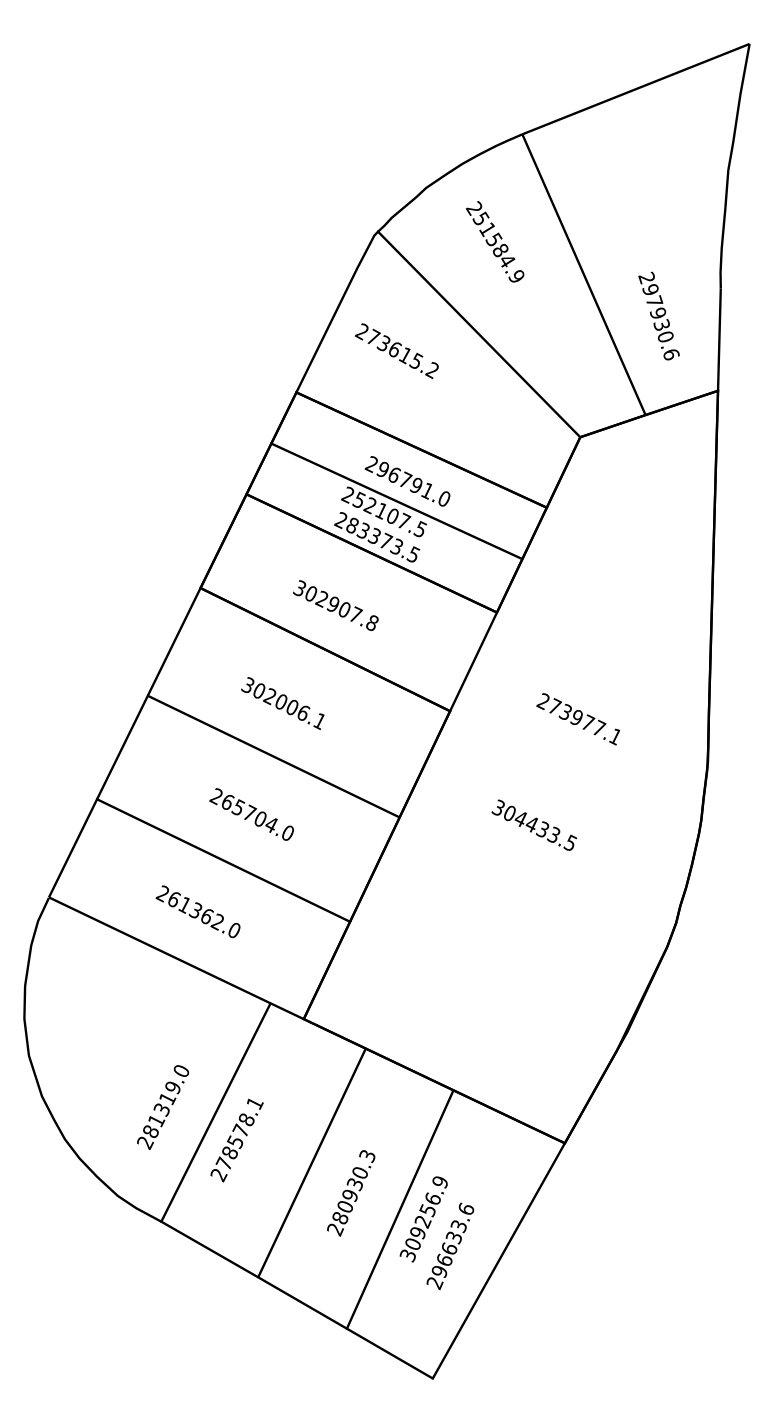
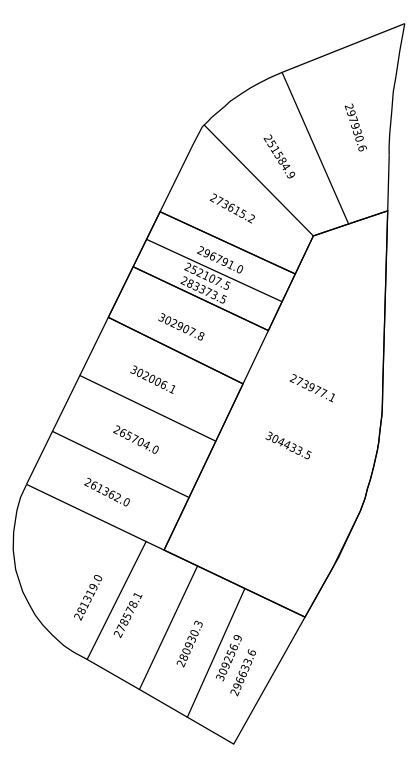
text: (493, 241) -> (278, 156), moved
text: (658, 316) -> (355, 127), moved
text: (395, 351) -> (231, 208), moved

